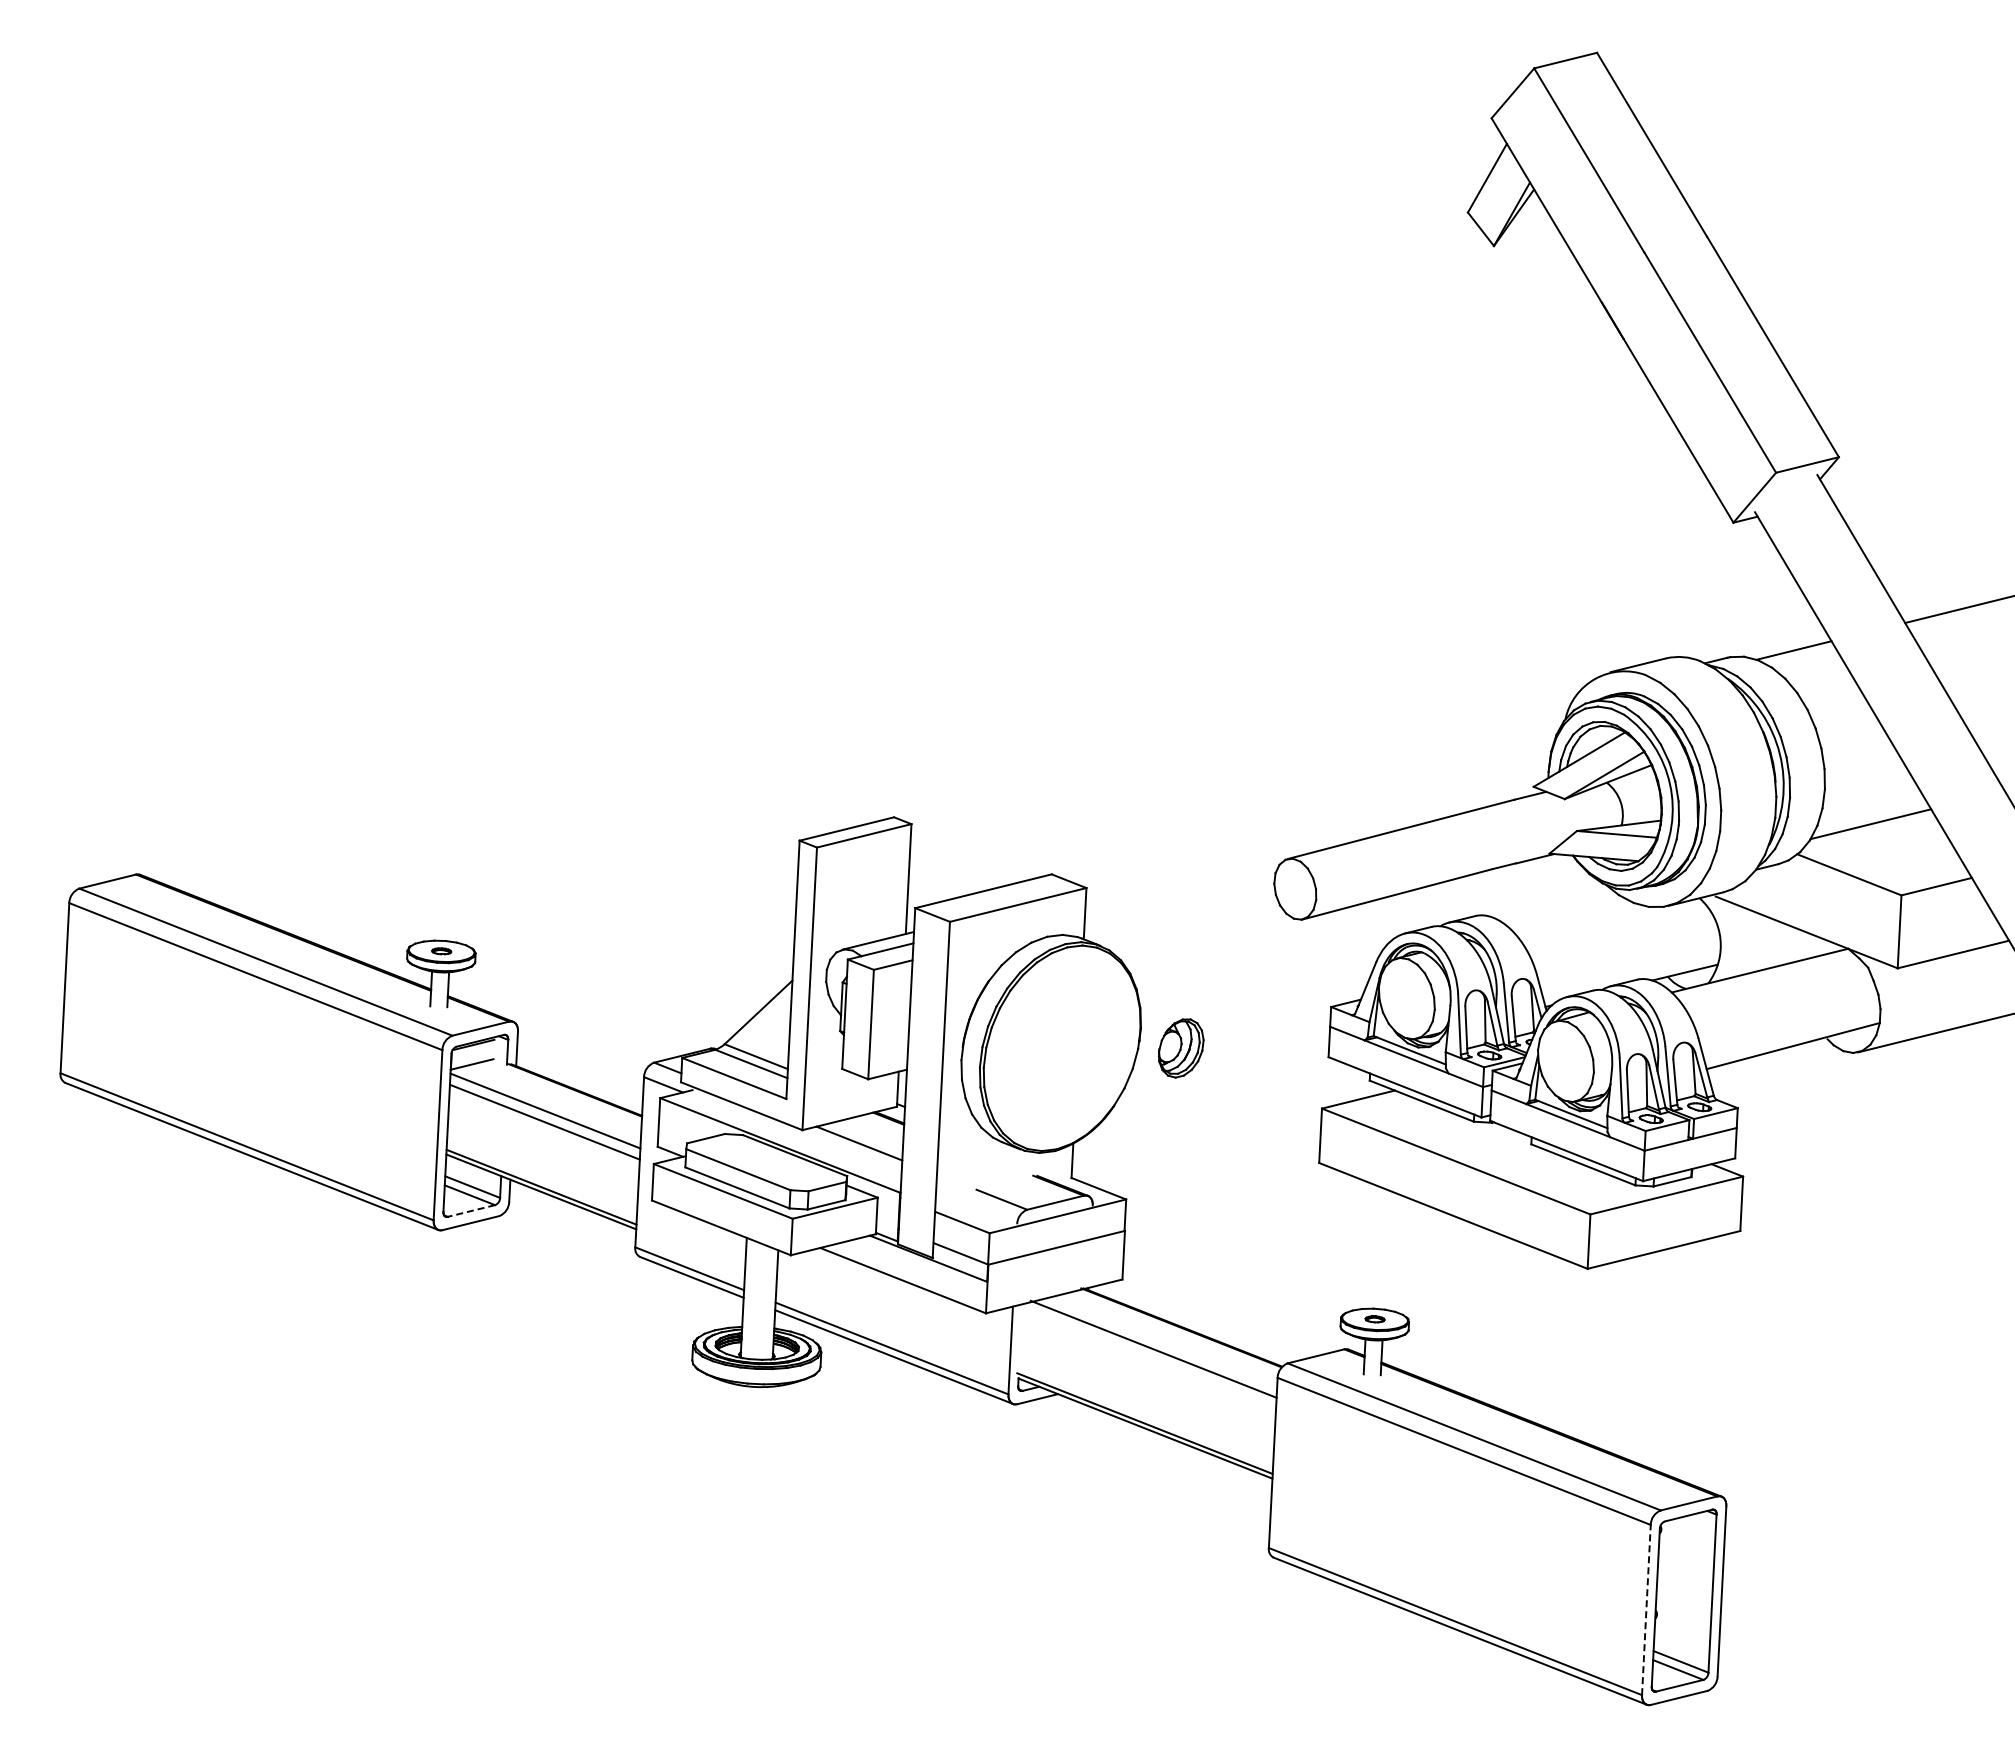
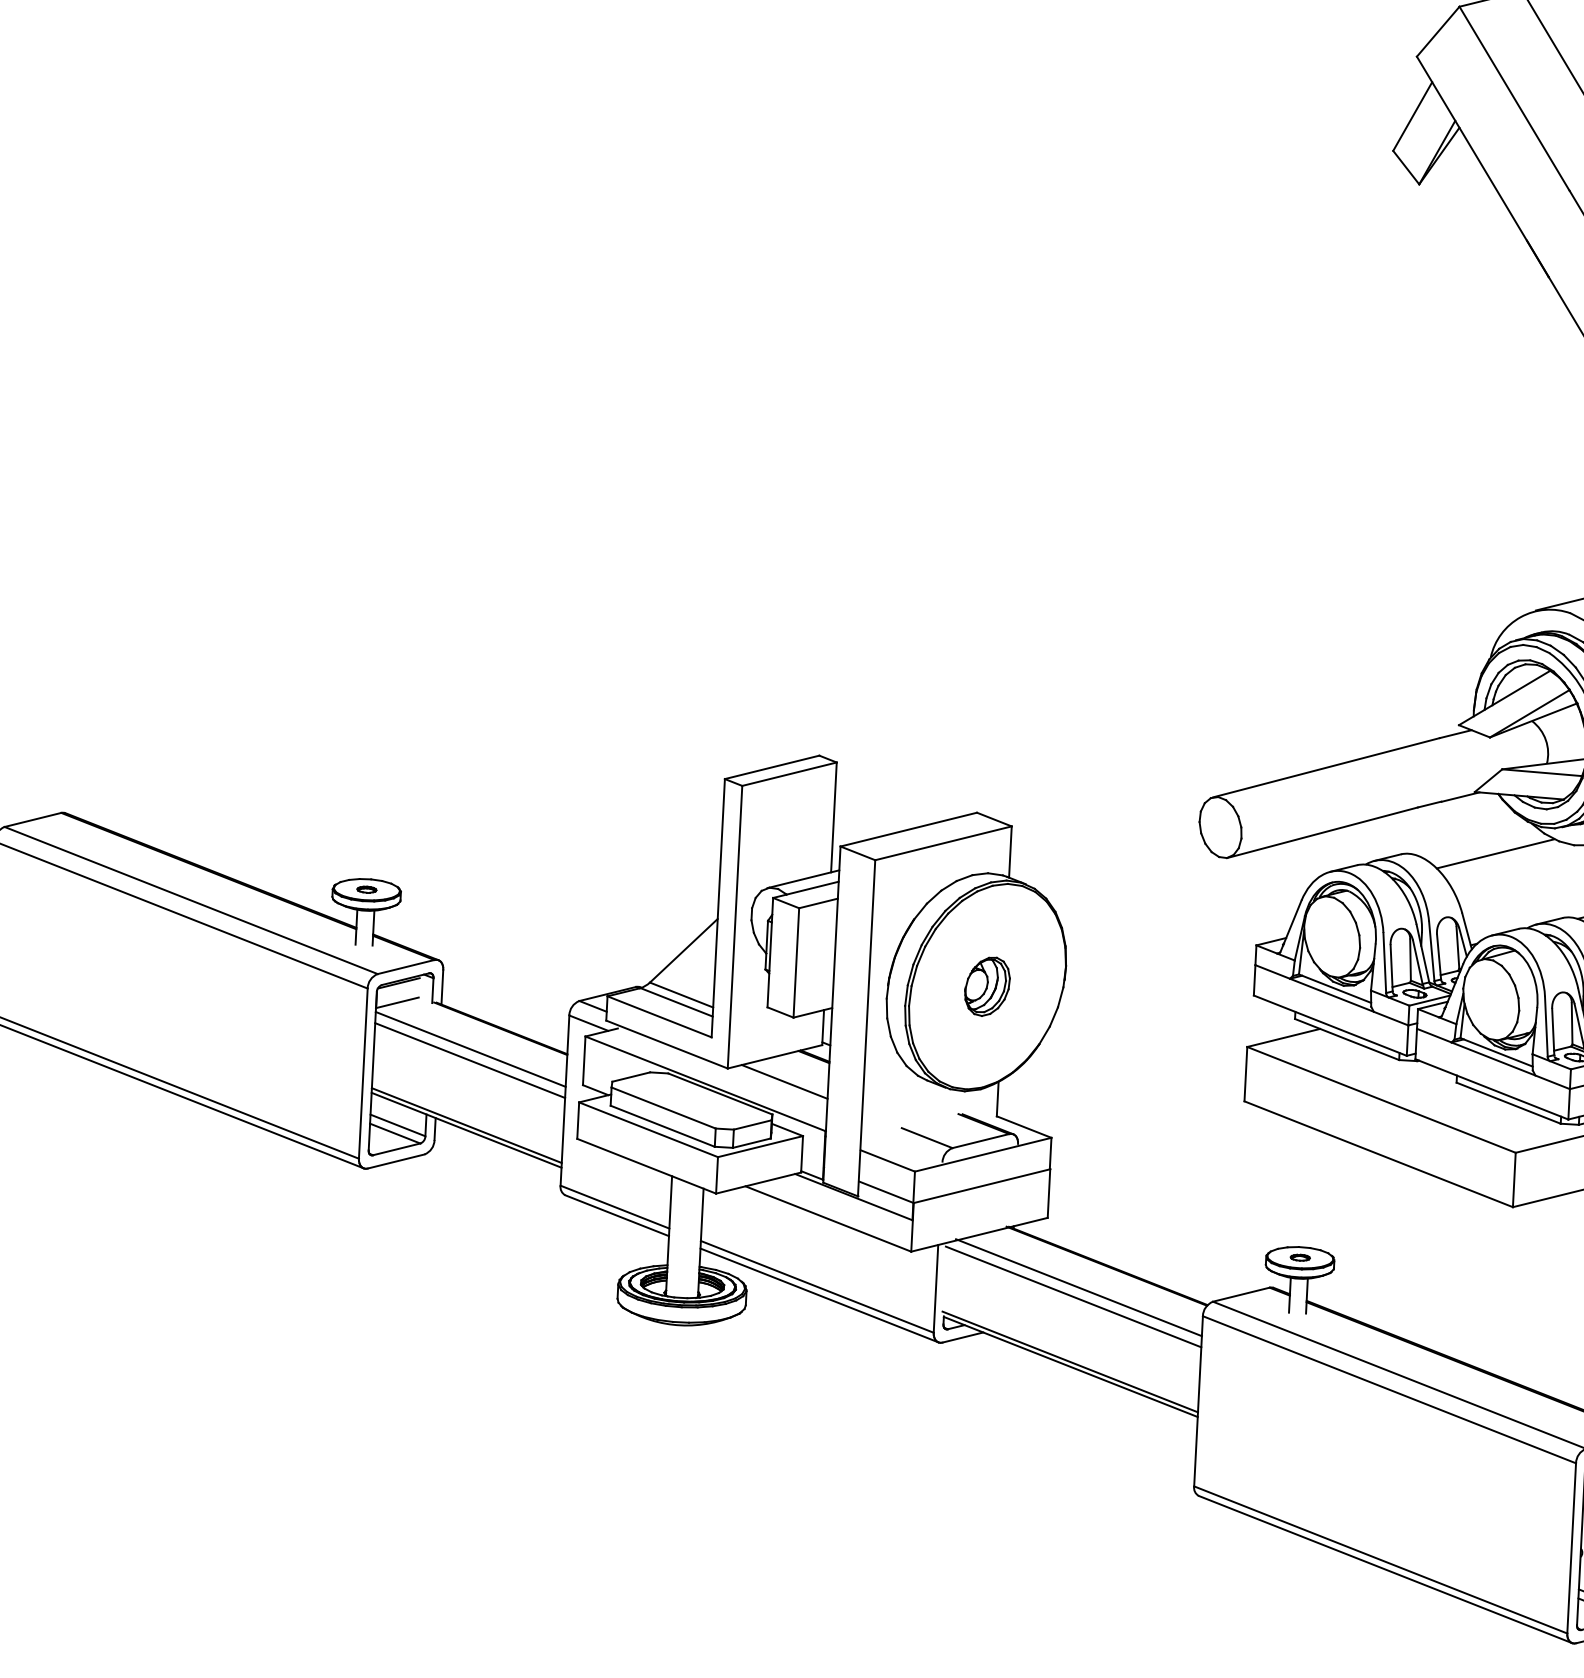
line: (1570, 915) -> (1495, 853), added
part: (1181, 1048) -> (987, 986), moved
line: (470, 1211) -> (395, 1149), dashed -> solid
line: (1148, 1358) -> (1073, 1296), added
line: (1646, 1609) -> (1571, 1547), dashed -> solid

